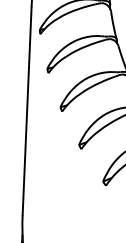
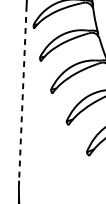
line: (27, 111) -> (23, 93), solid -> dashed

